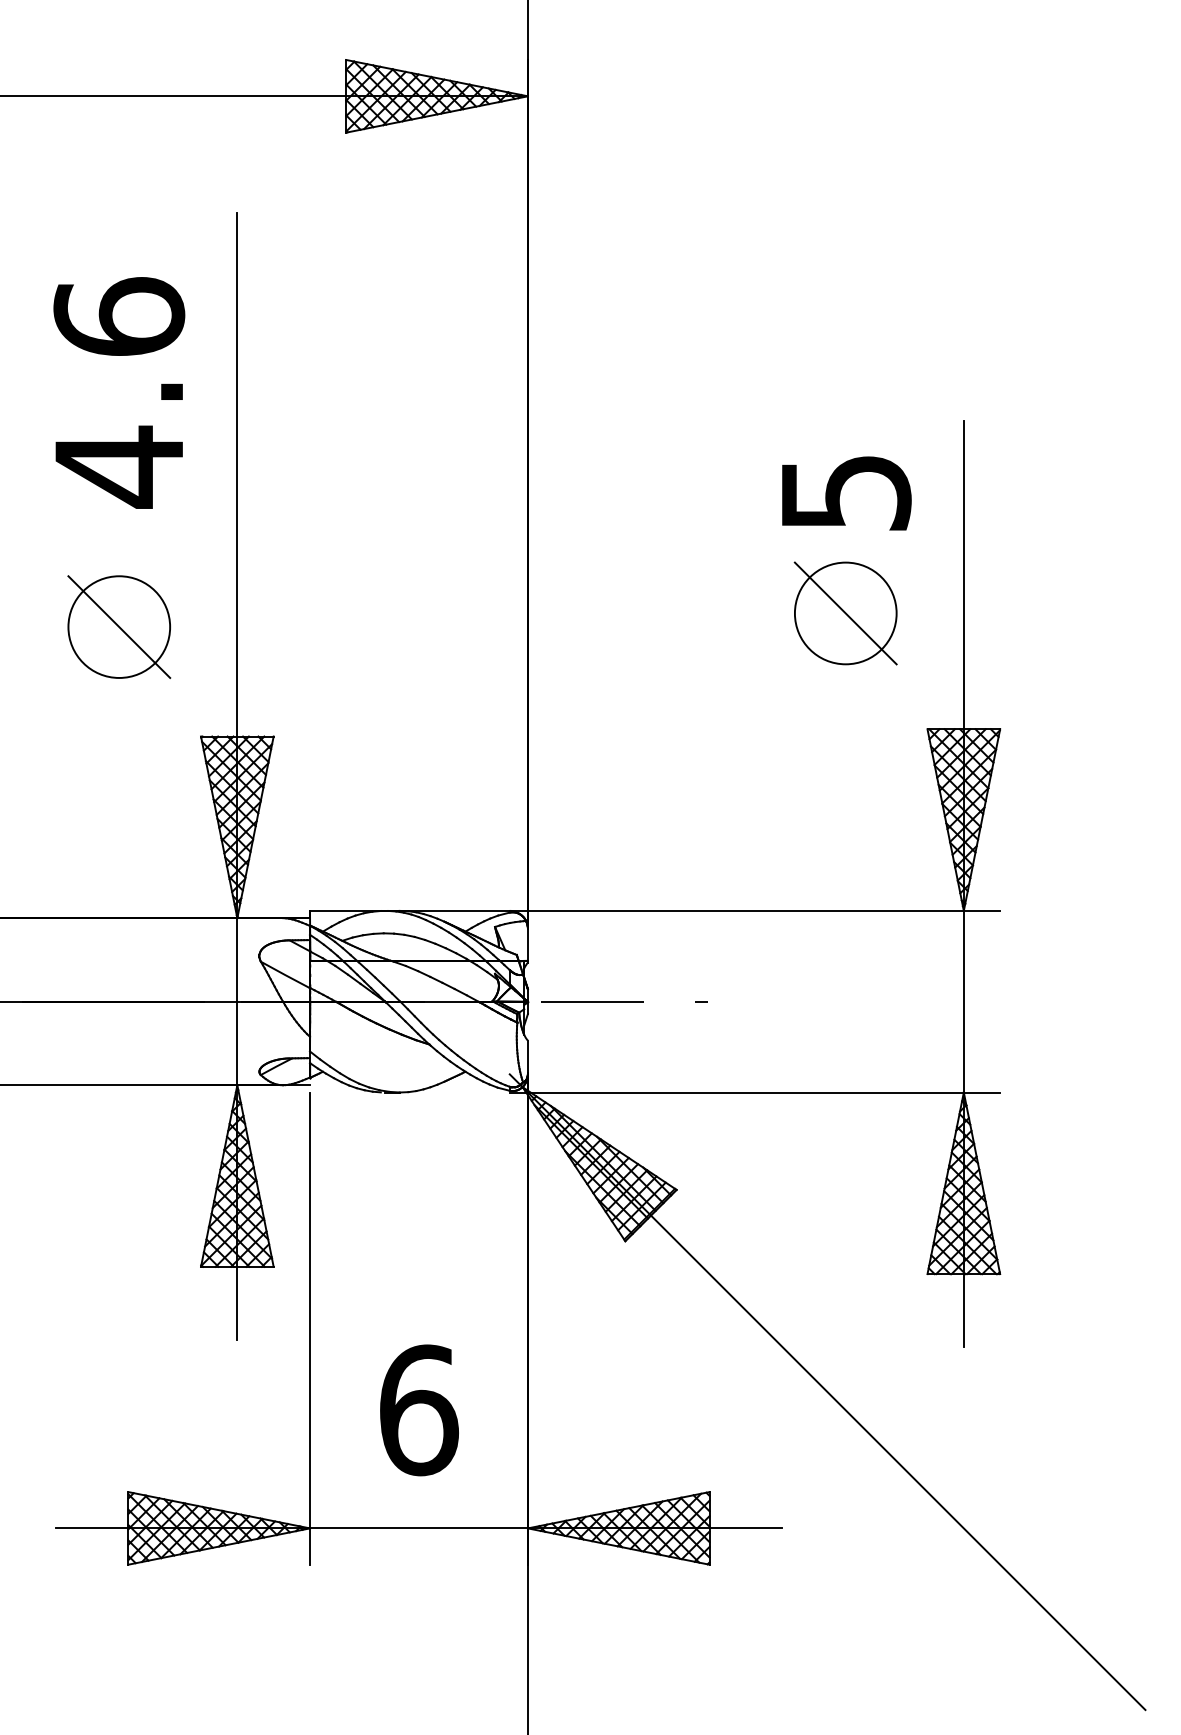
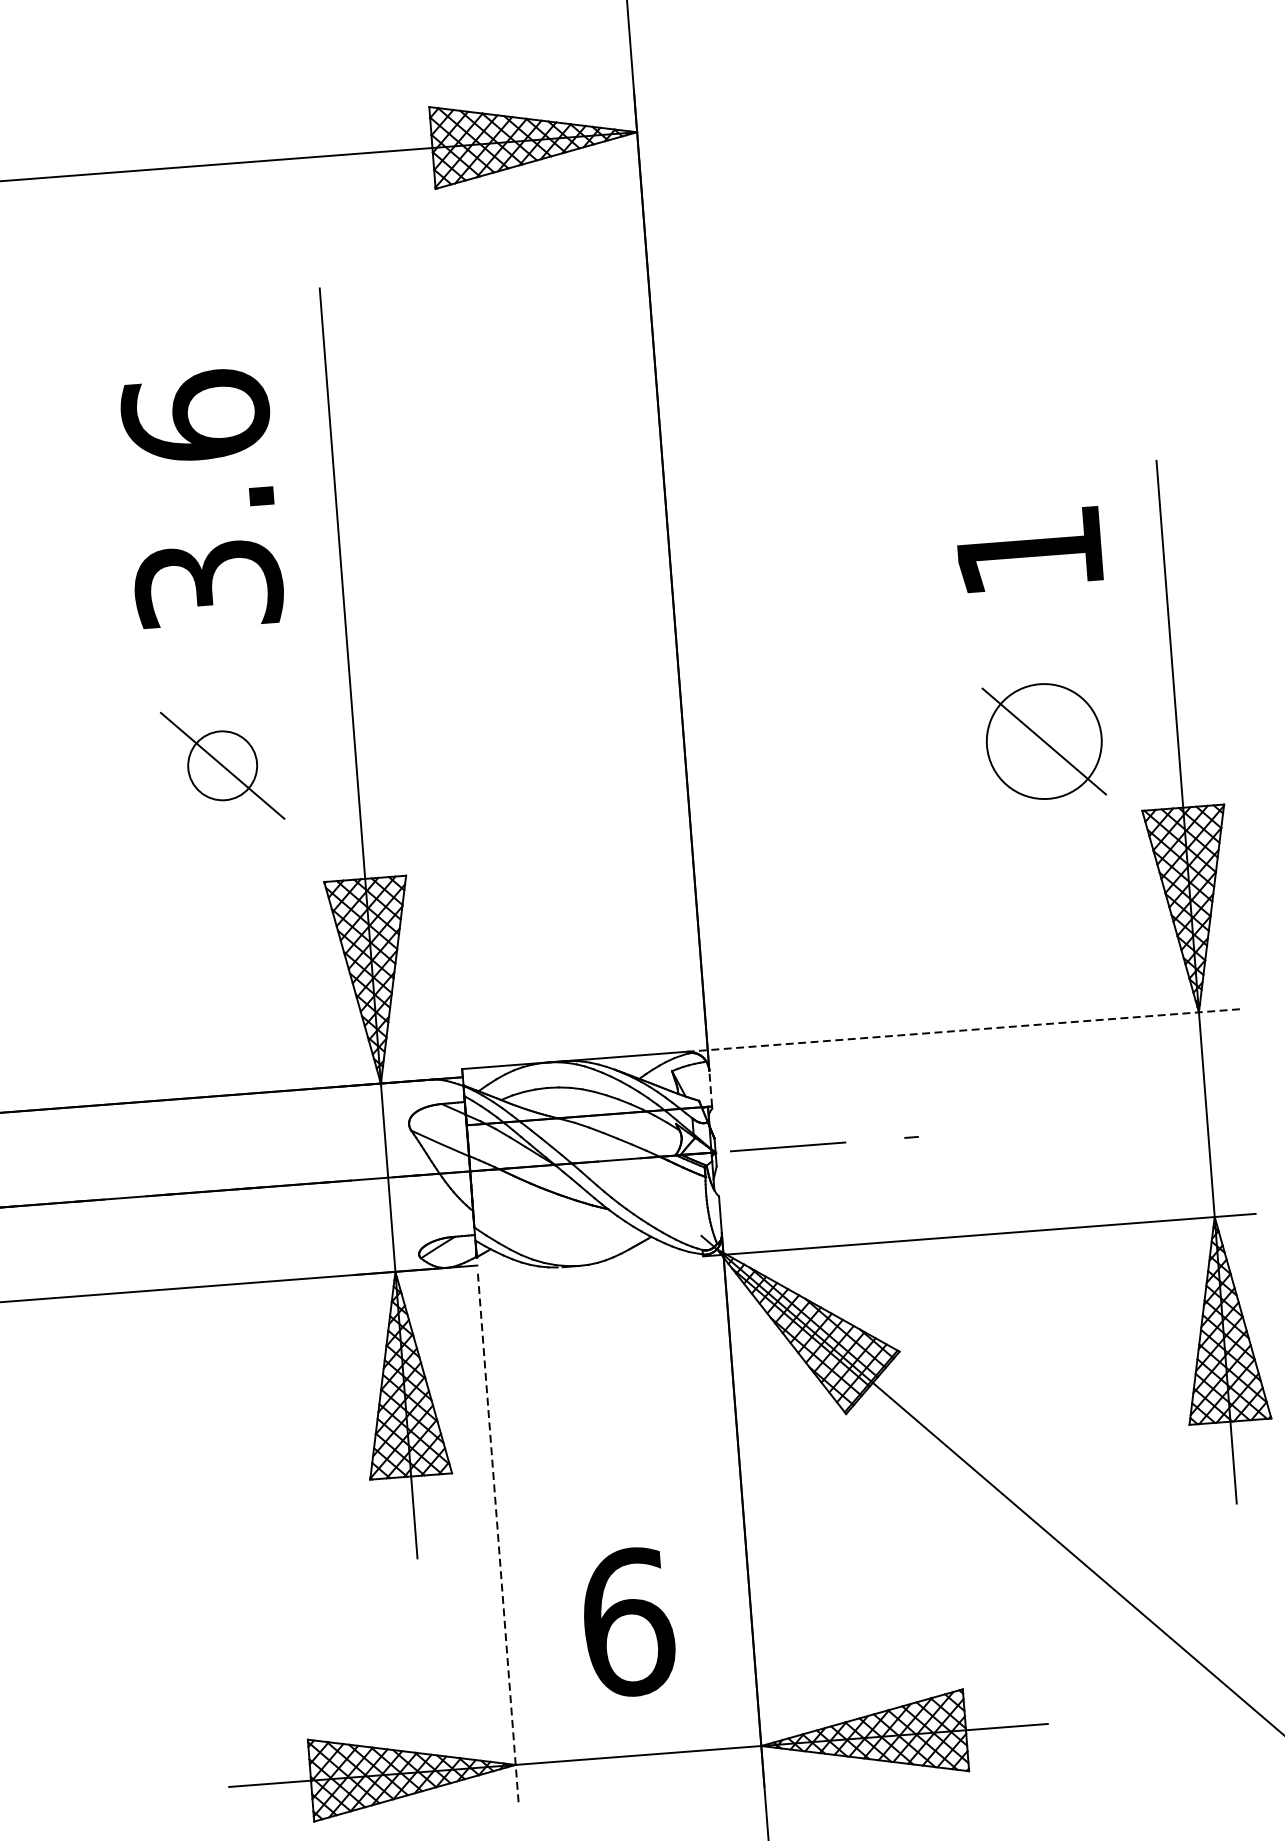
text: (119, 466) -> (208, 584), 4.6 -> 3.6
text: (846, 493) -> (1030, 552), 5 -> 1
part: (845, 613) -> (1043, 741), moved
circle: (119, 626) -> (222, 765), size x0.6
line: (754, 910) -> (963, 1030), solid -> dashed
line: (527, 944) -> (710, 1088), solid -> dashed
line: (310, 1329) -> (499, 1540), solid -> dashed

